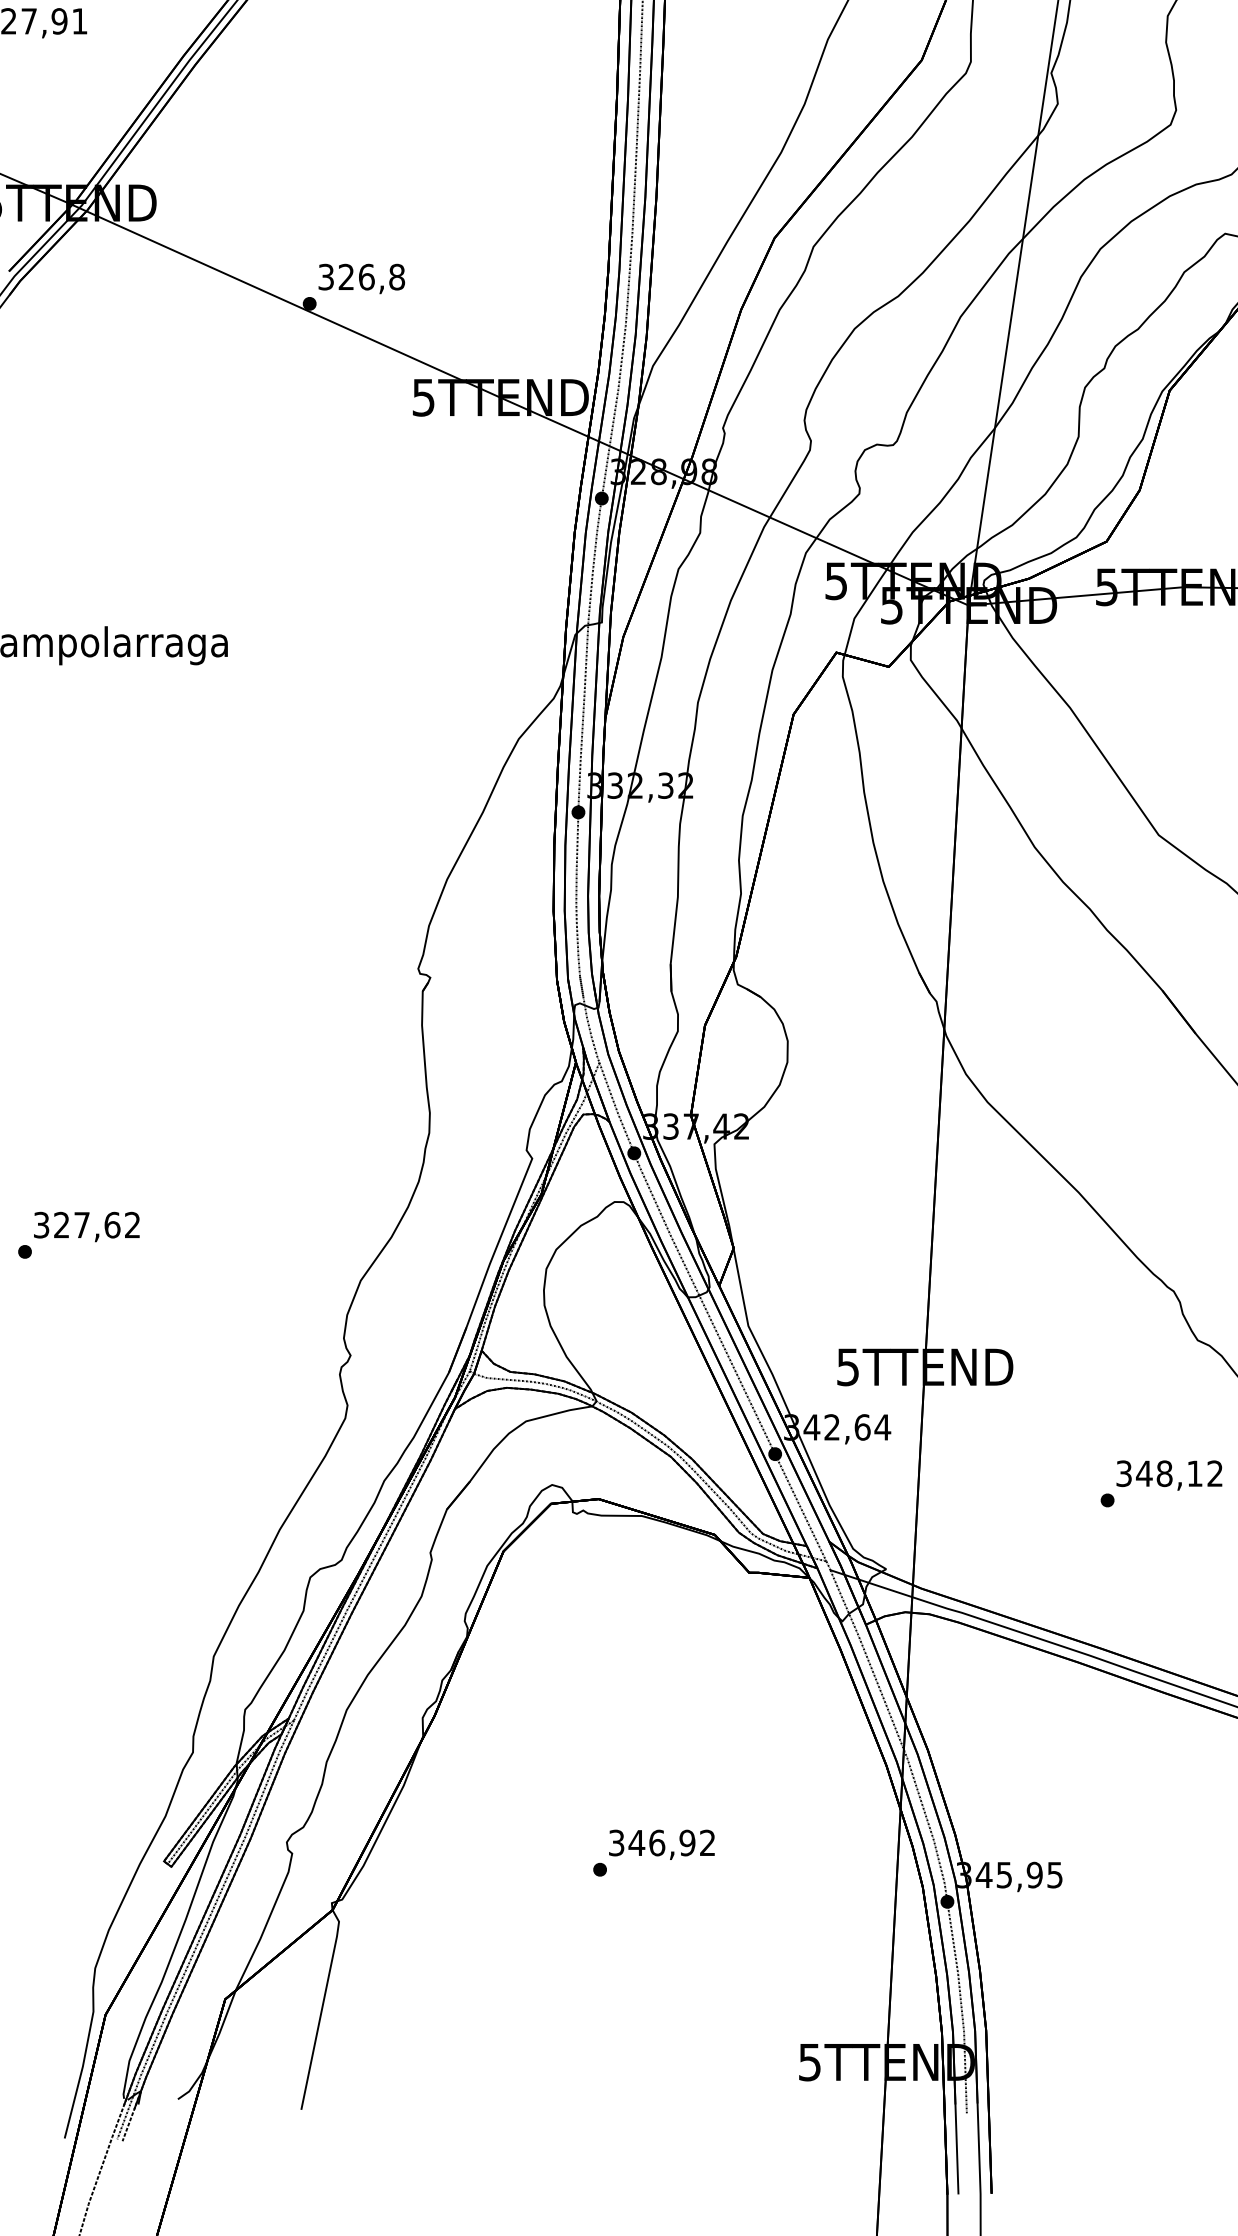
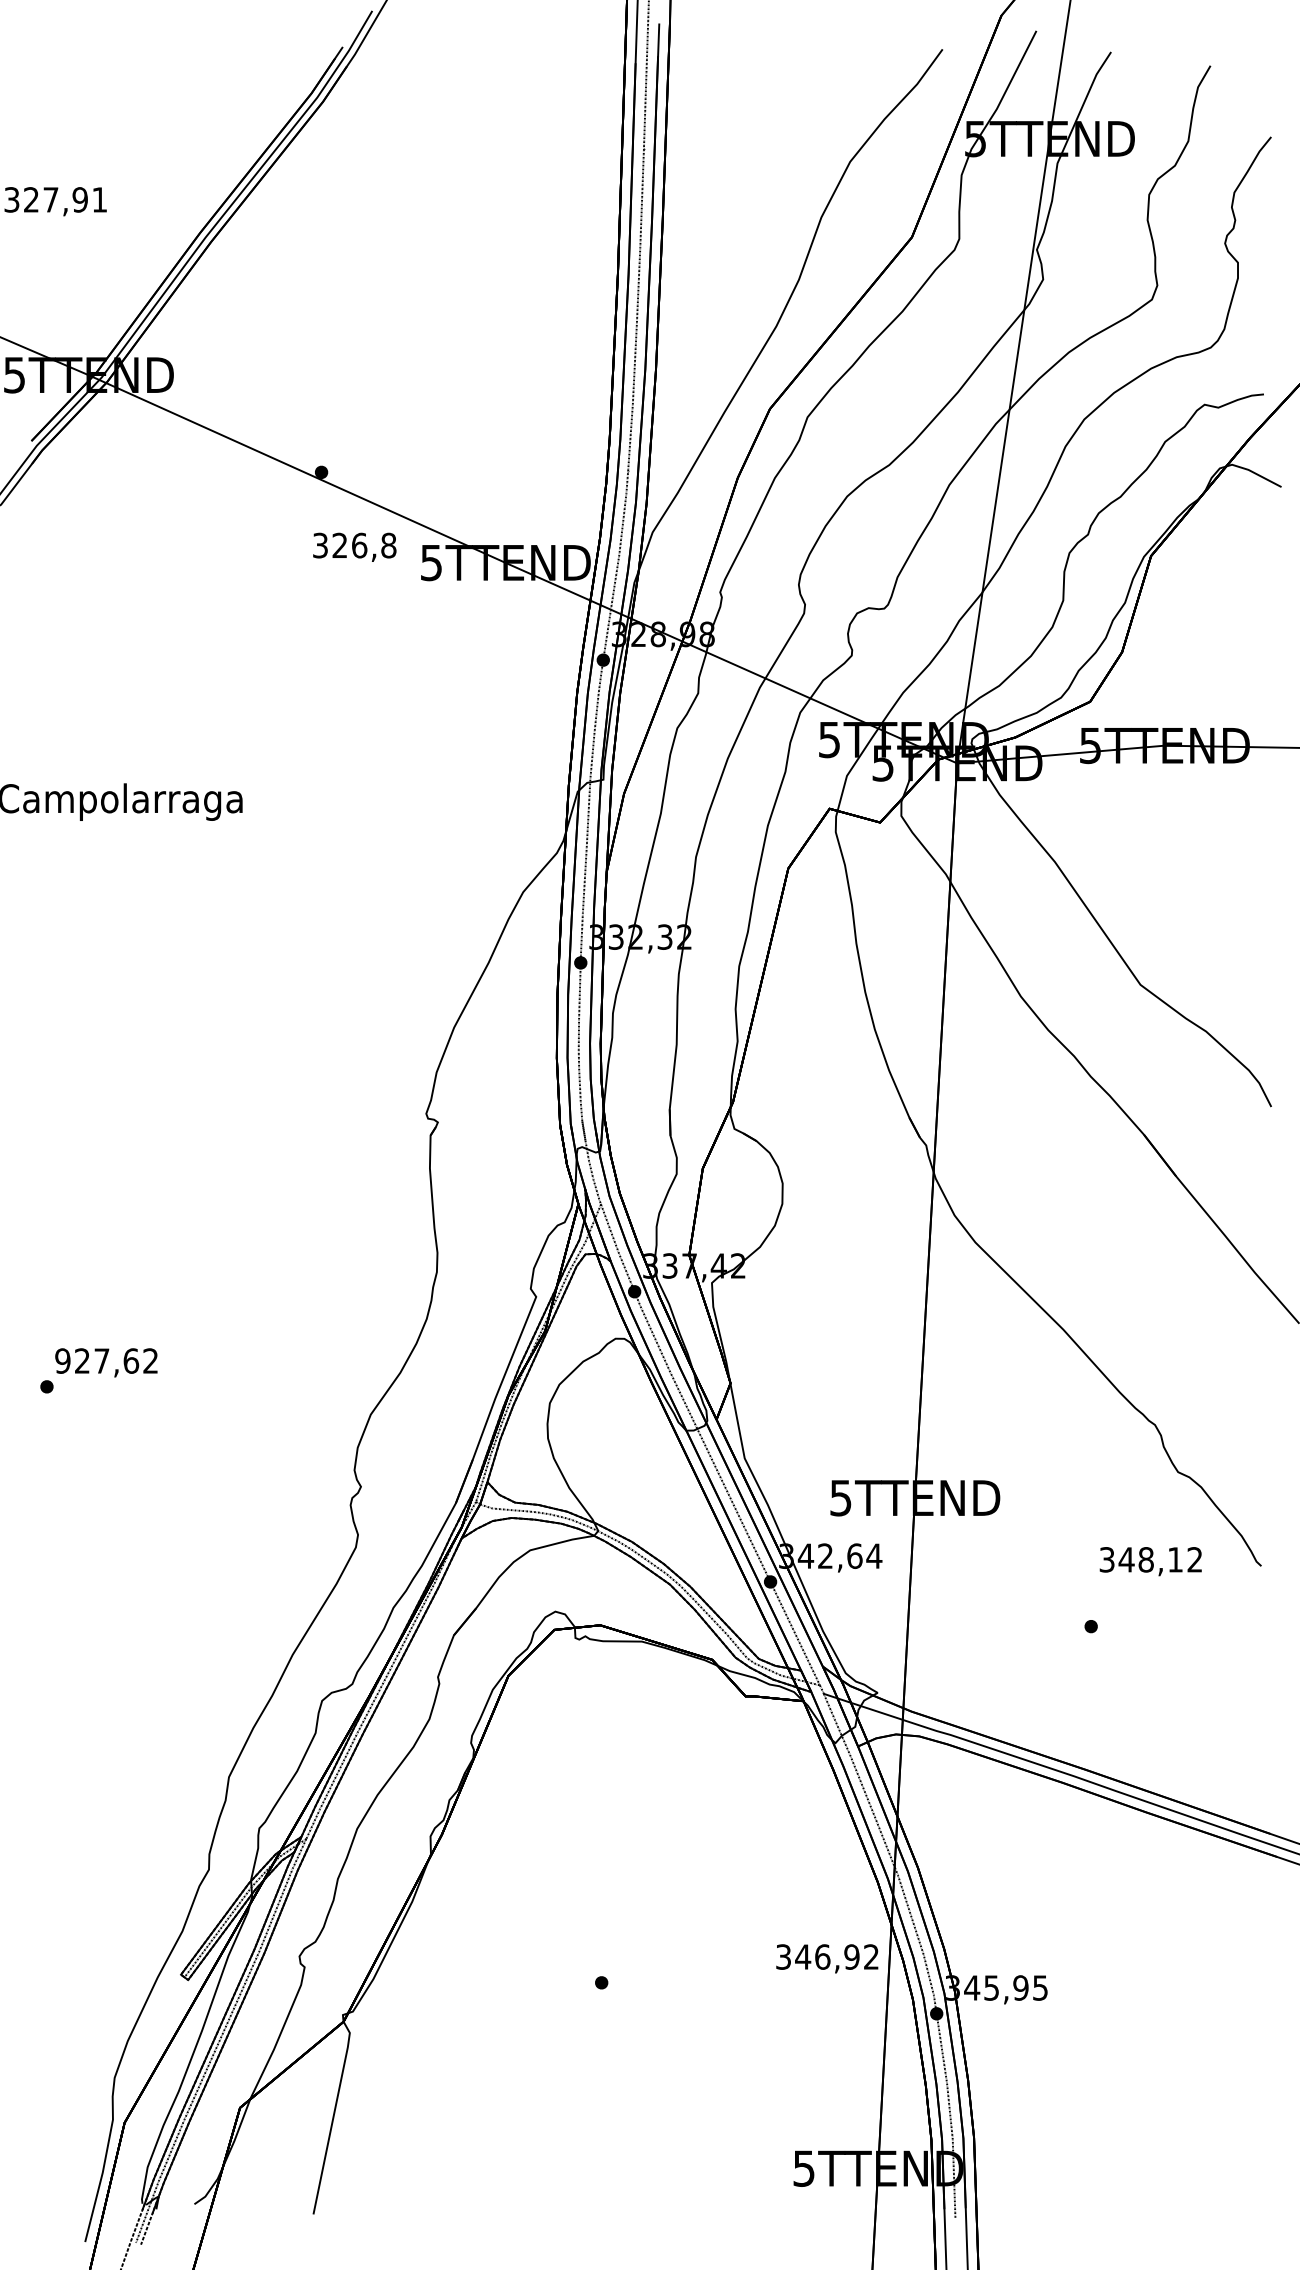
text: (361, 278) -> (354, 546), moved
text: (41, 1224) -> (62, 1360), 327,62 -> 927,62
text: (1169, 1475) -> (1150, 1561), moved
text: (662, 1844) -> (827, 1958), moved

